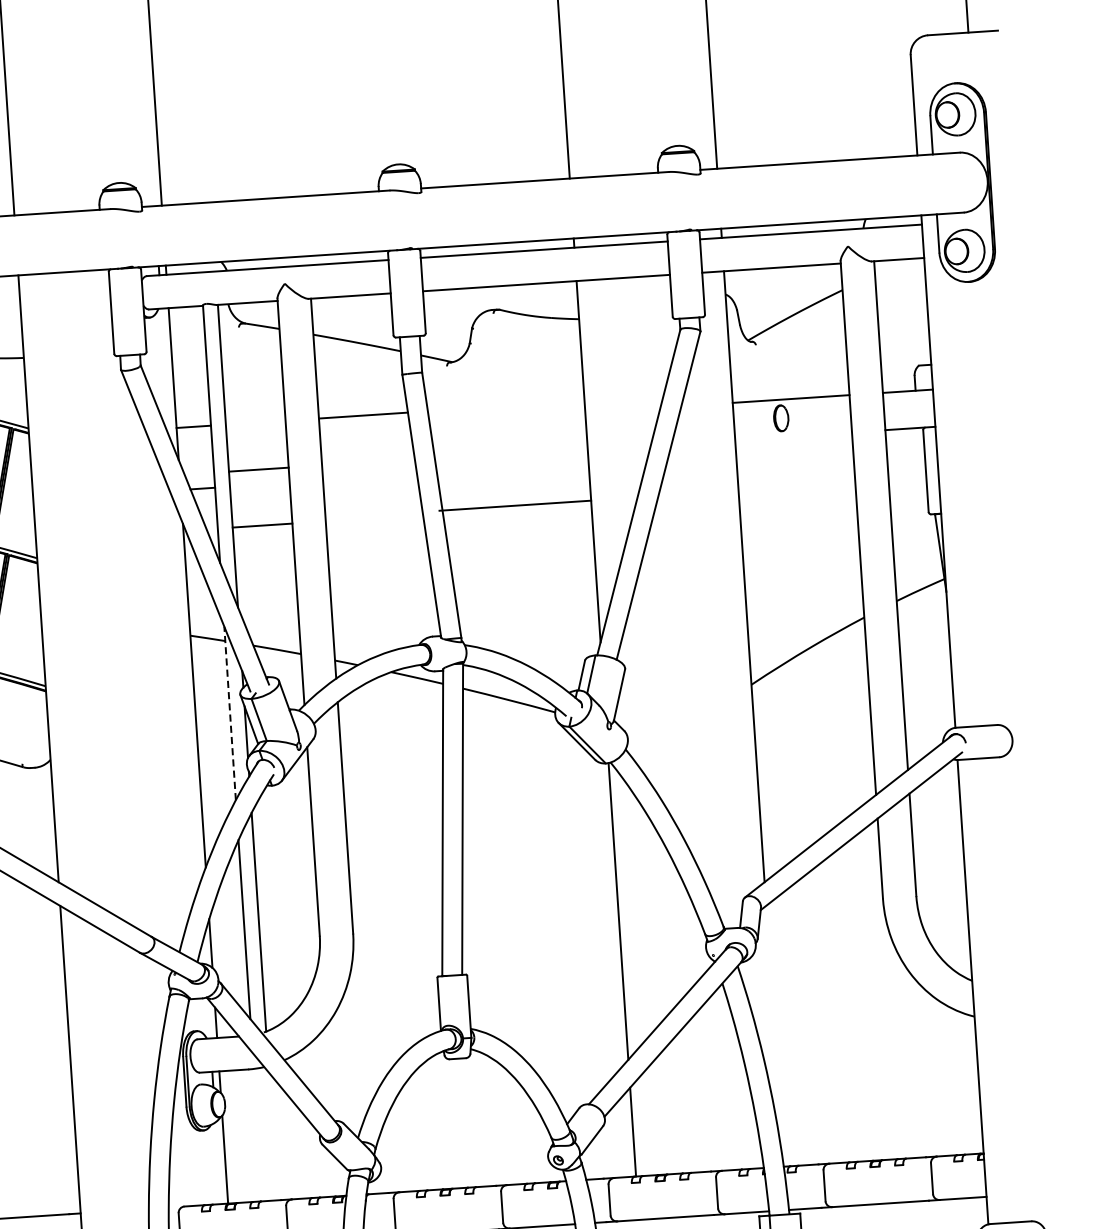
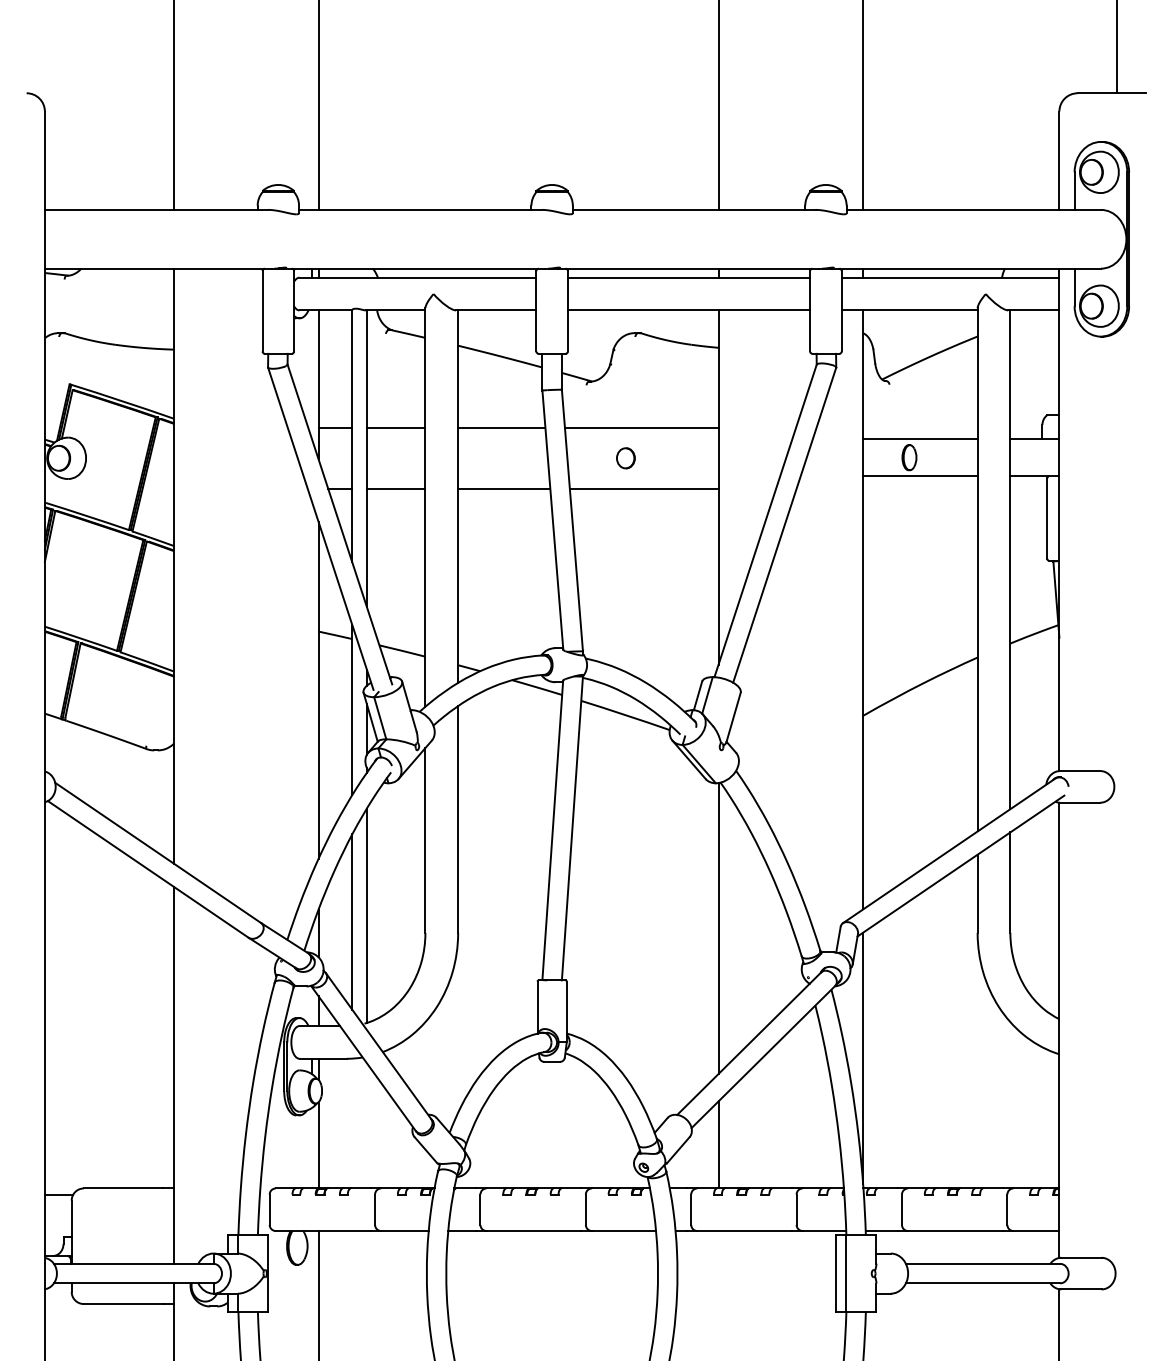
line: (505, 405) -> (641, 427), added
line: (793, 435) -> (920, 475), added
part: (491, 438) -> (625, 458), added
line: (258, 469) -> (395, 427), moved
line: (370, 477) -> (504, 488), added
line: (514, 505) -> (643, 488), moved
line: (261, 525) -> (395, 488), moved
line: (230, 712) -> (352, 709), dashed -> solid
line: (774, 1033) -> (863, 1057), added

